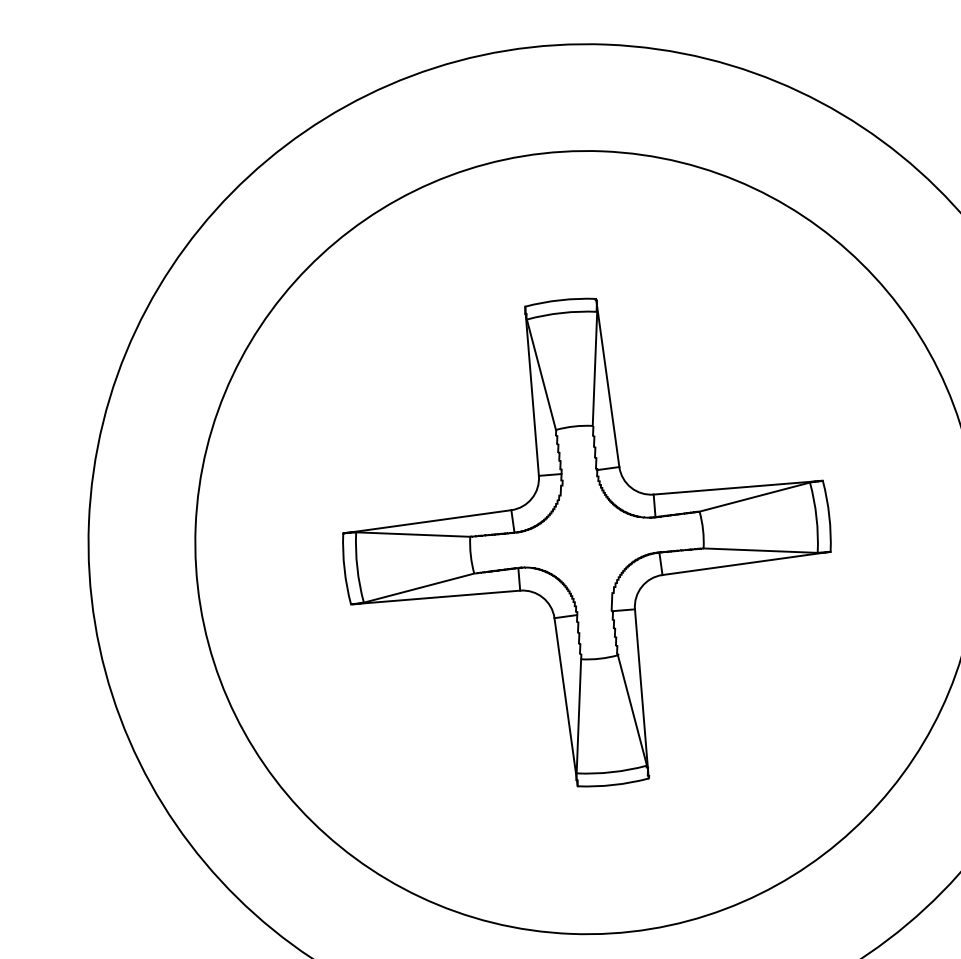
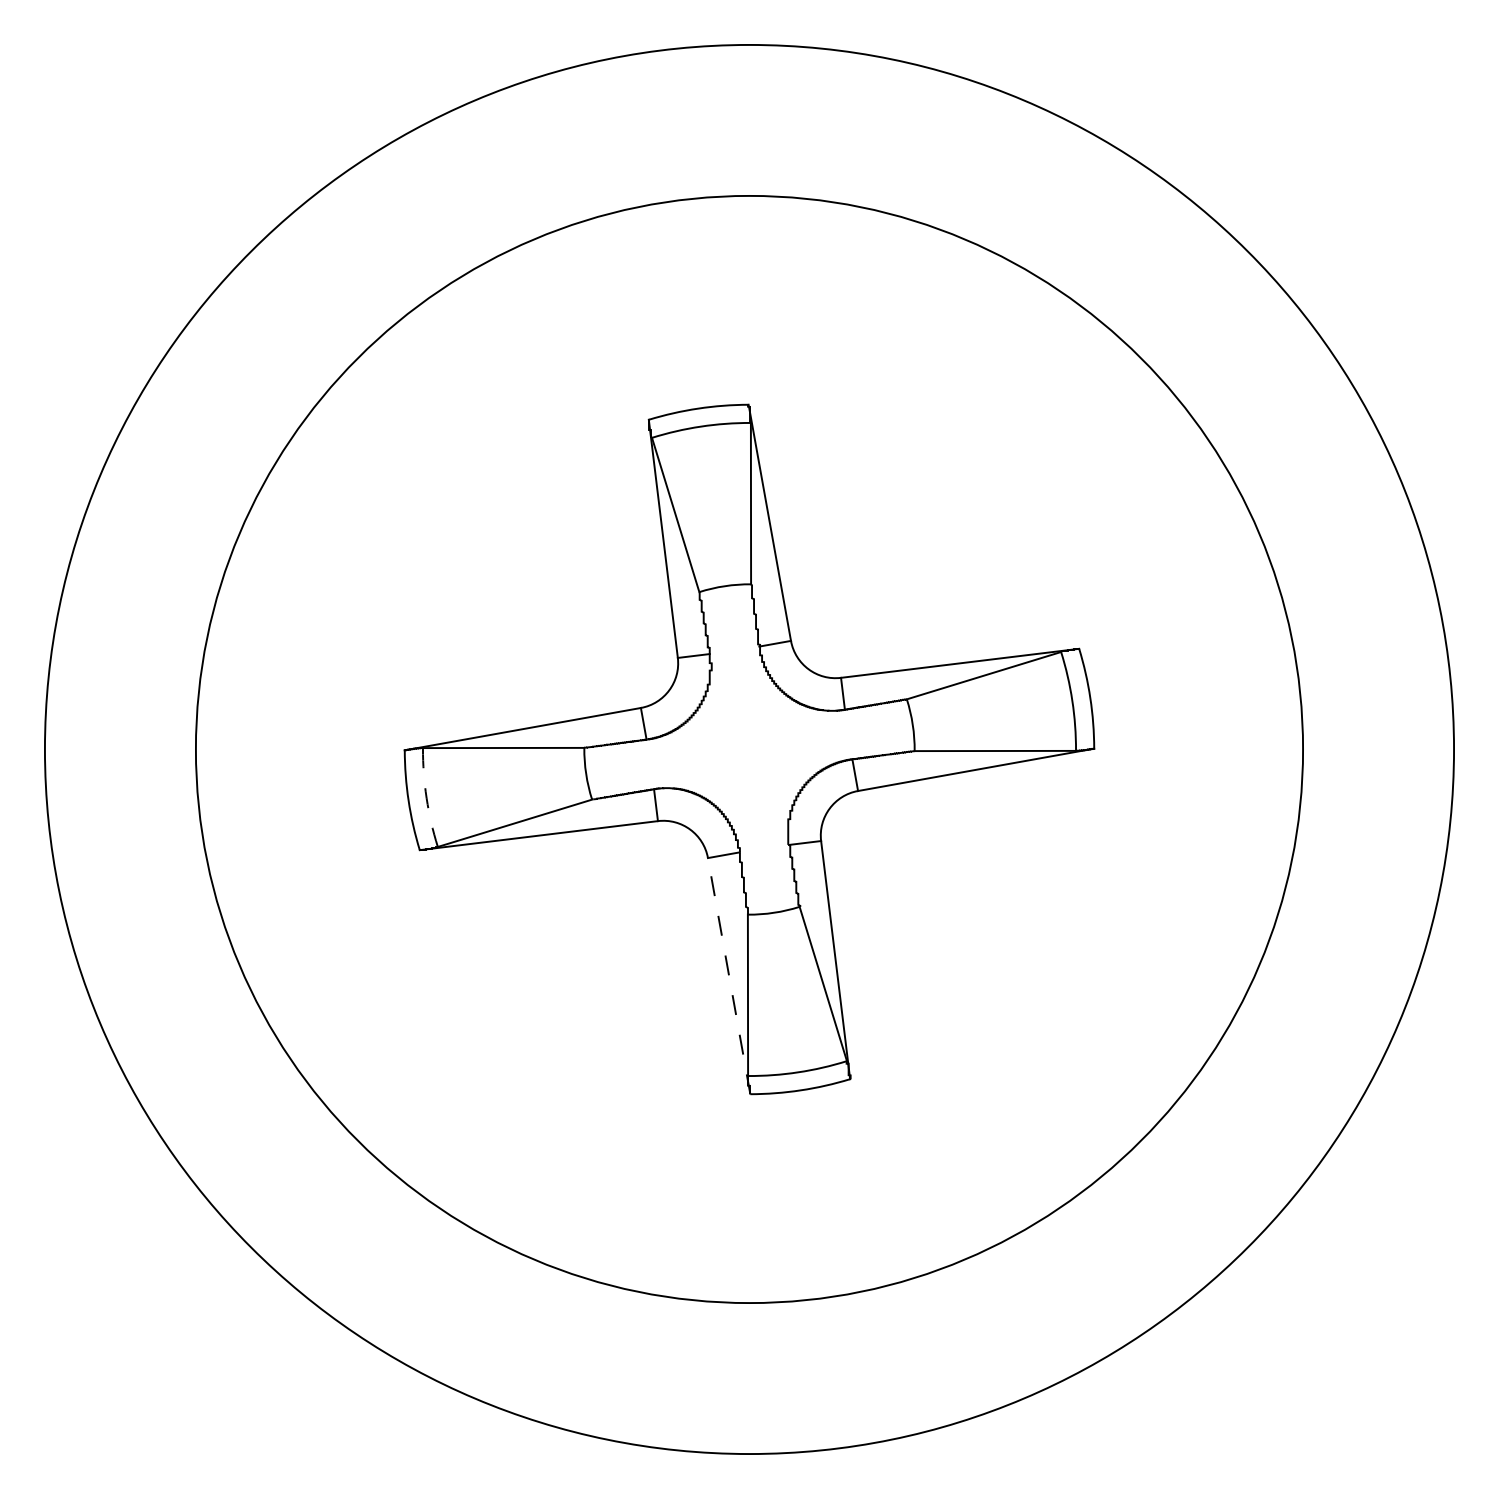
arc: (357, 568) -> (426, 798), solid -> dashed
line: (566, 702) -> (729, 976), solid -> dashed

